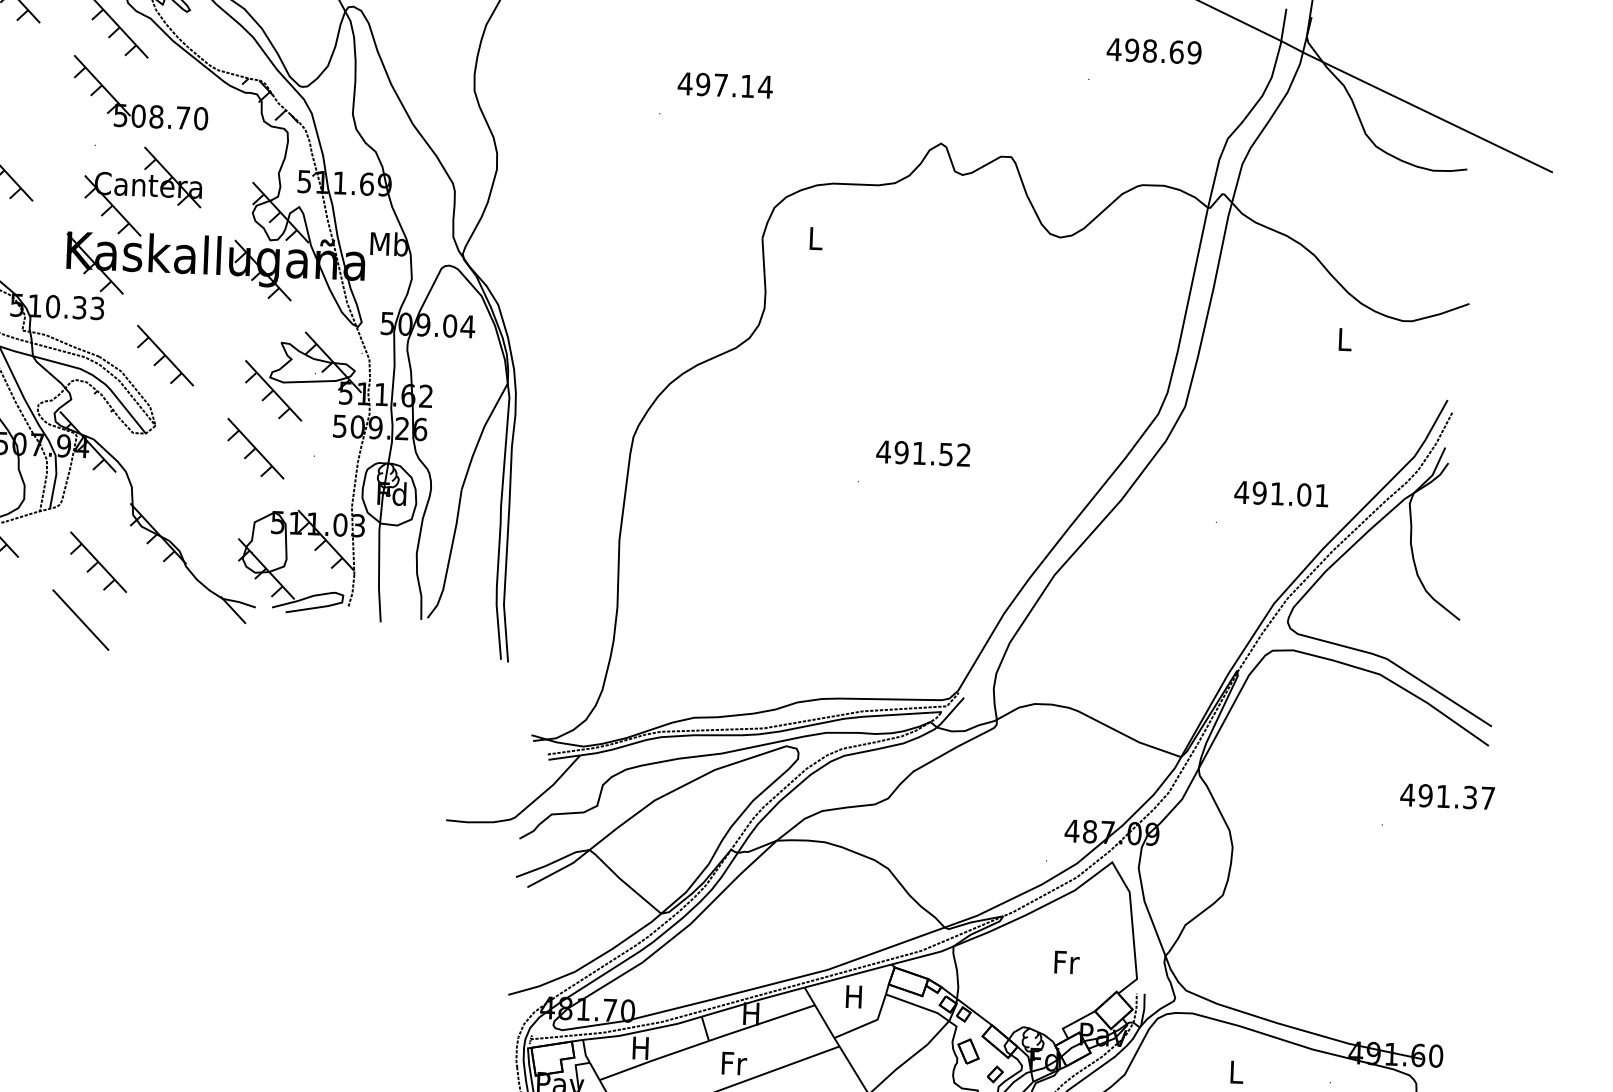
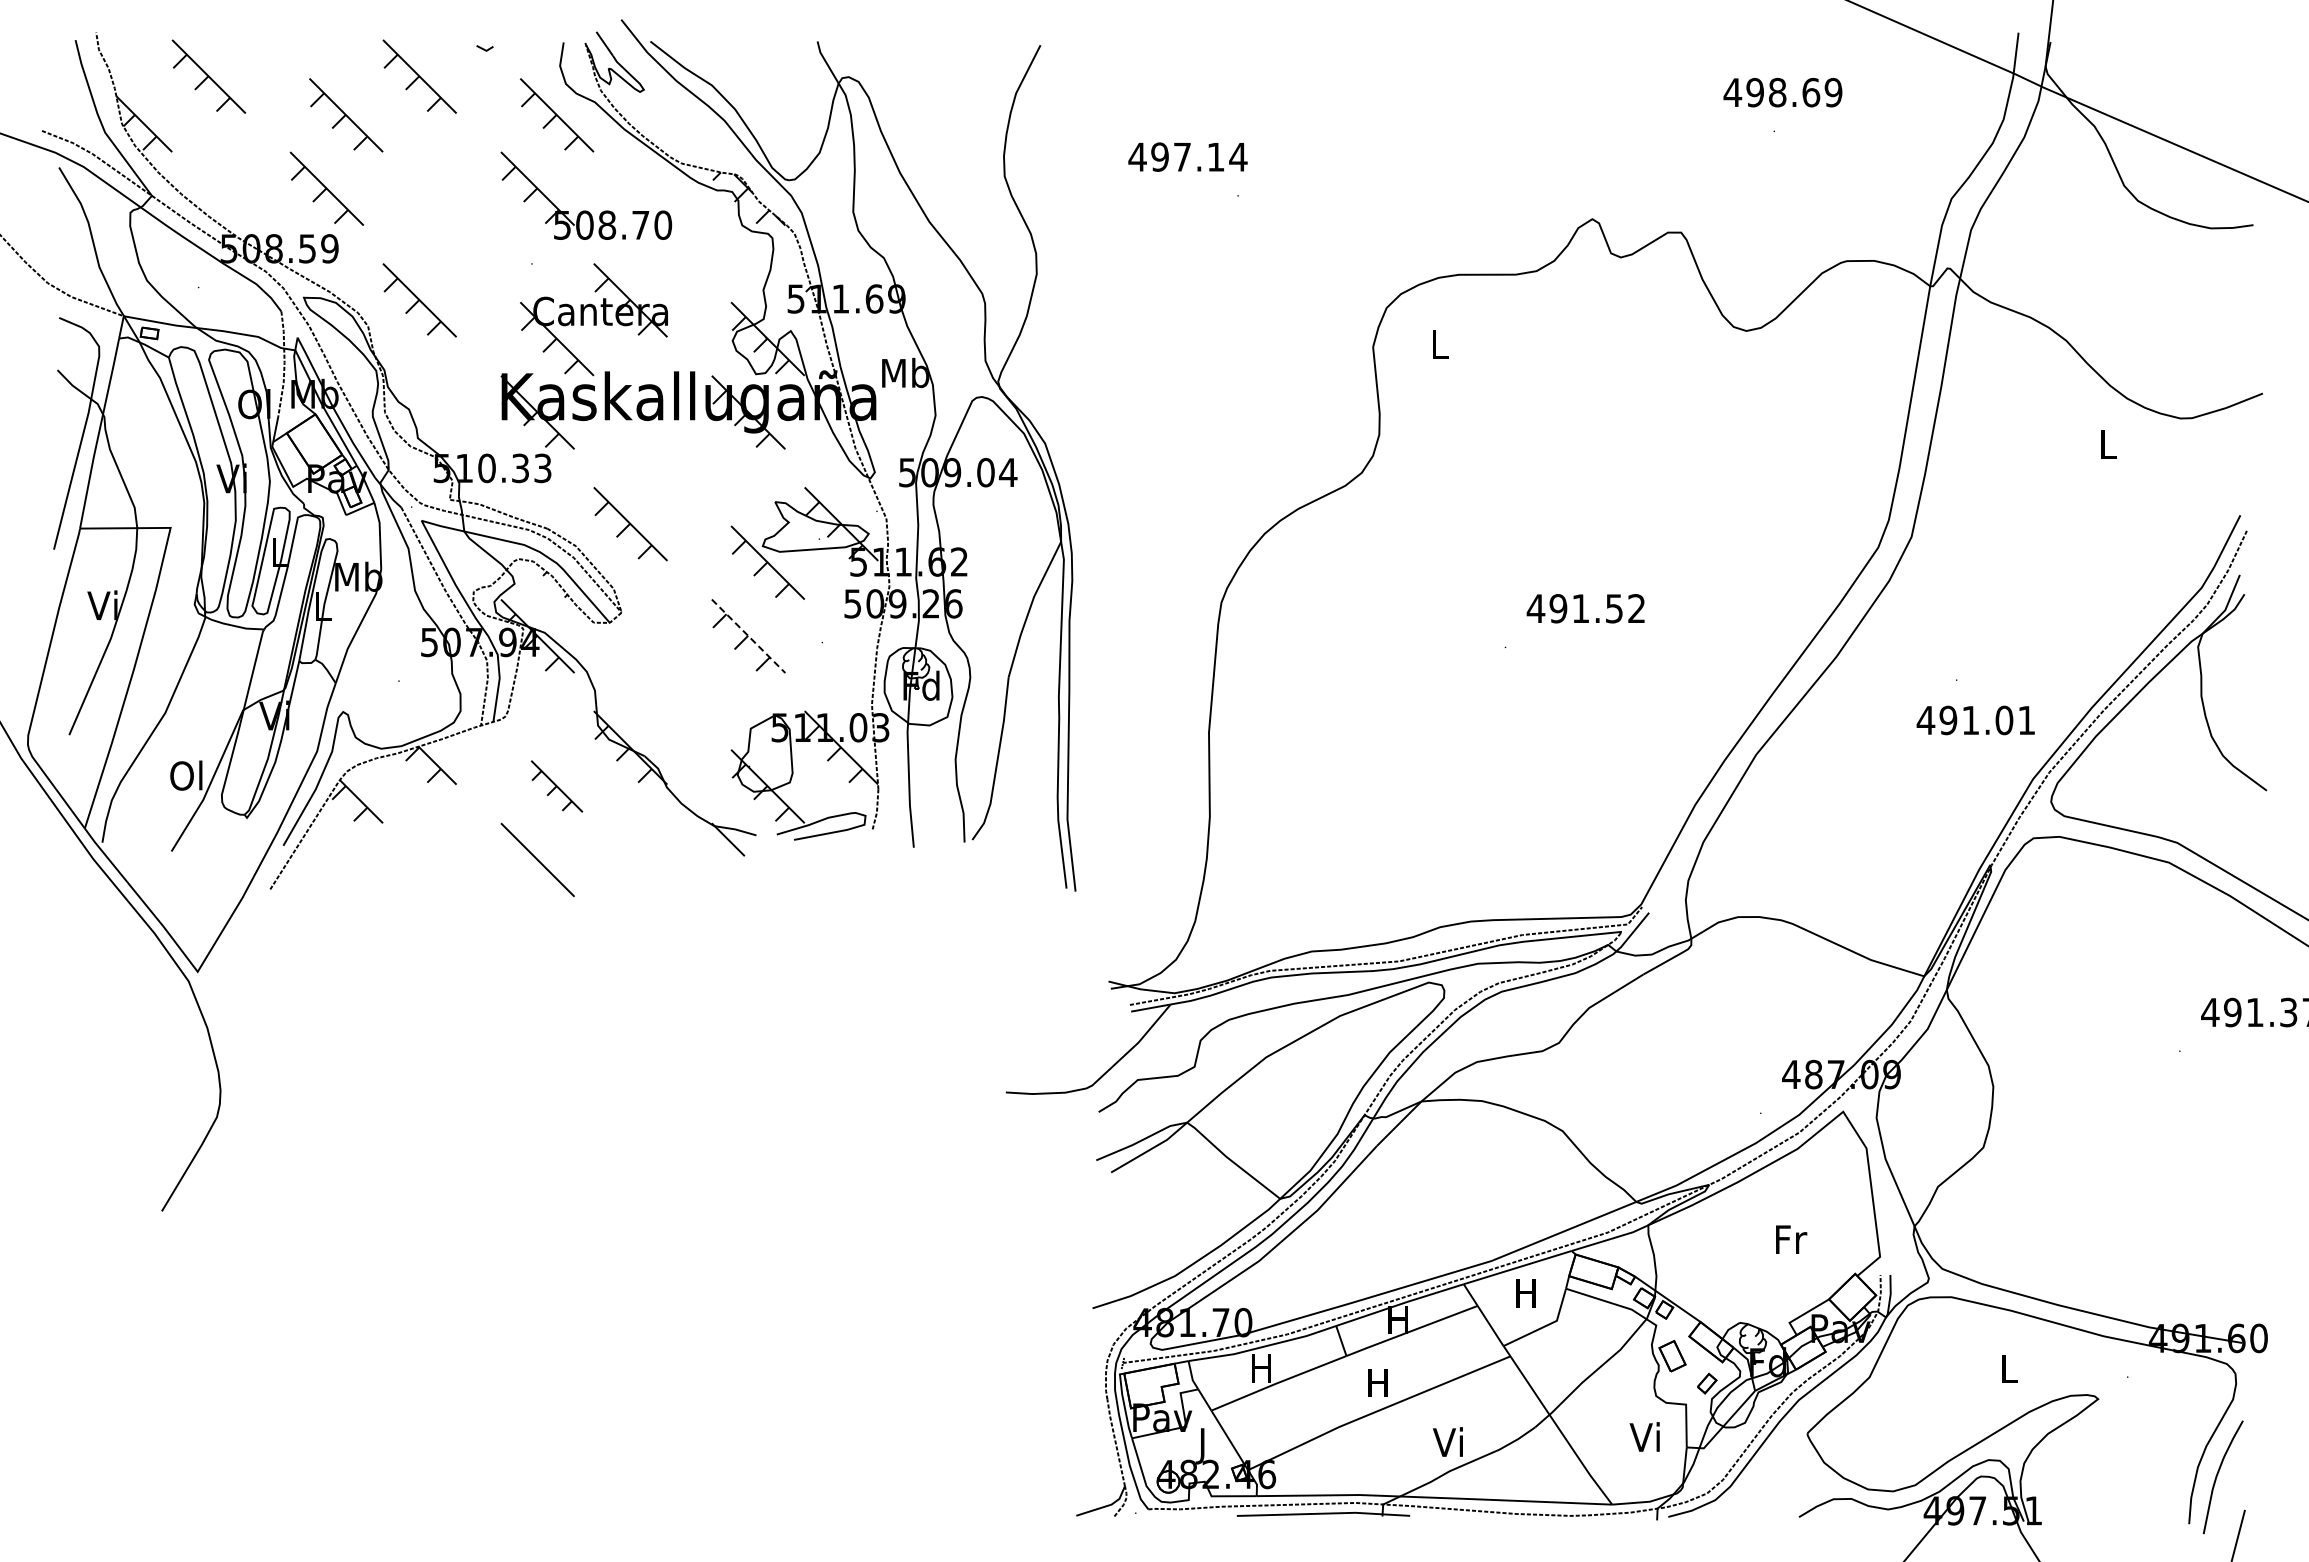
text: (1153, 51) -> (1782, 92), moved
text: (725, 84) -> (1187, 156), moved
line: (255, 448) -> (748, 636), solid -> dashed
text: (1281, 494) -> (1975, 720), moved
part: (98, 562) -> (556, 786), size x0.7
text: (734, 1063) -> (1379, 1382), Fr -> H

